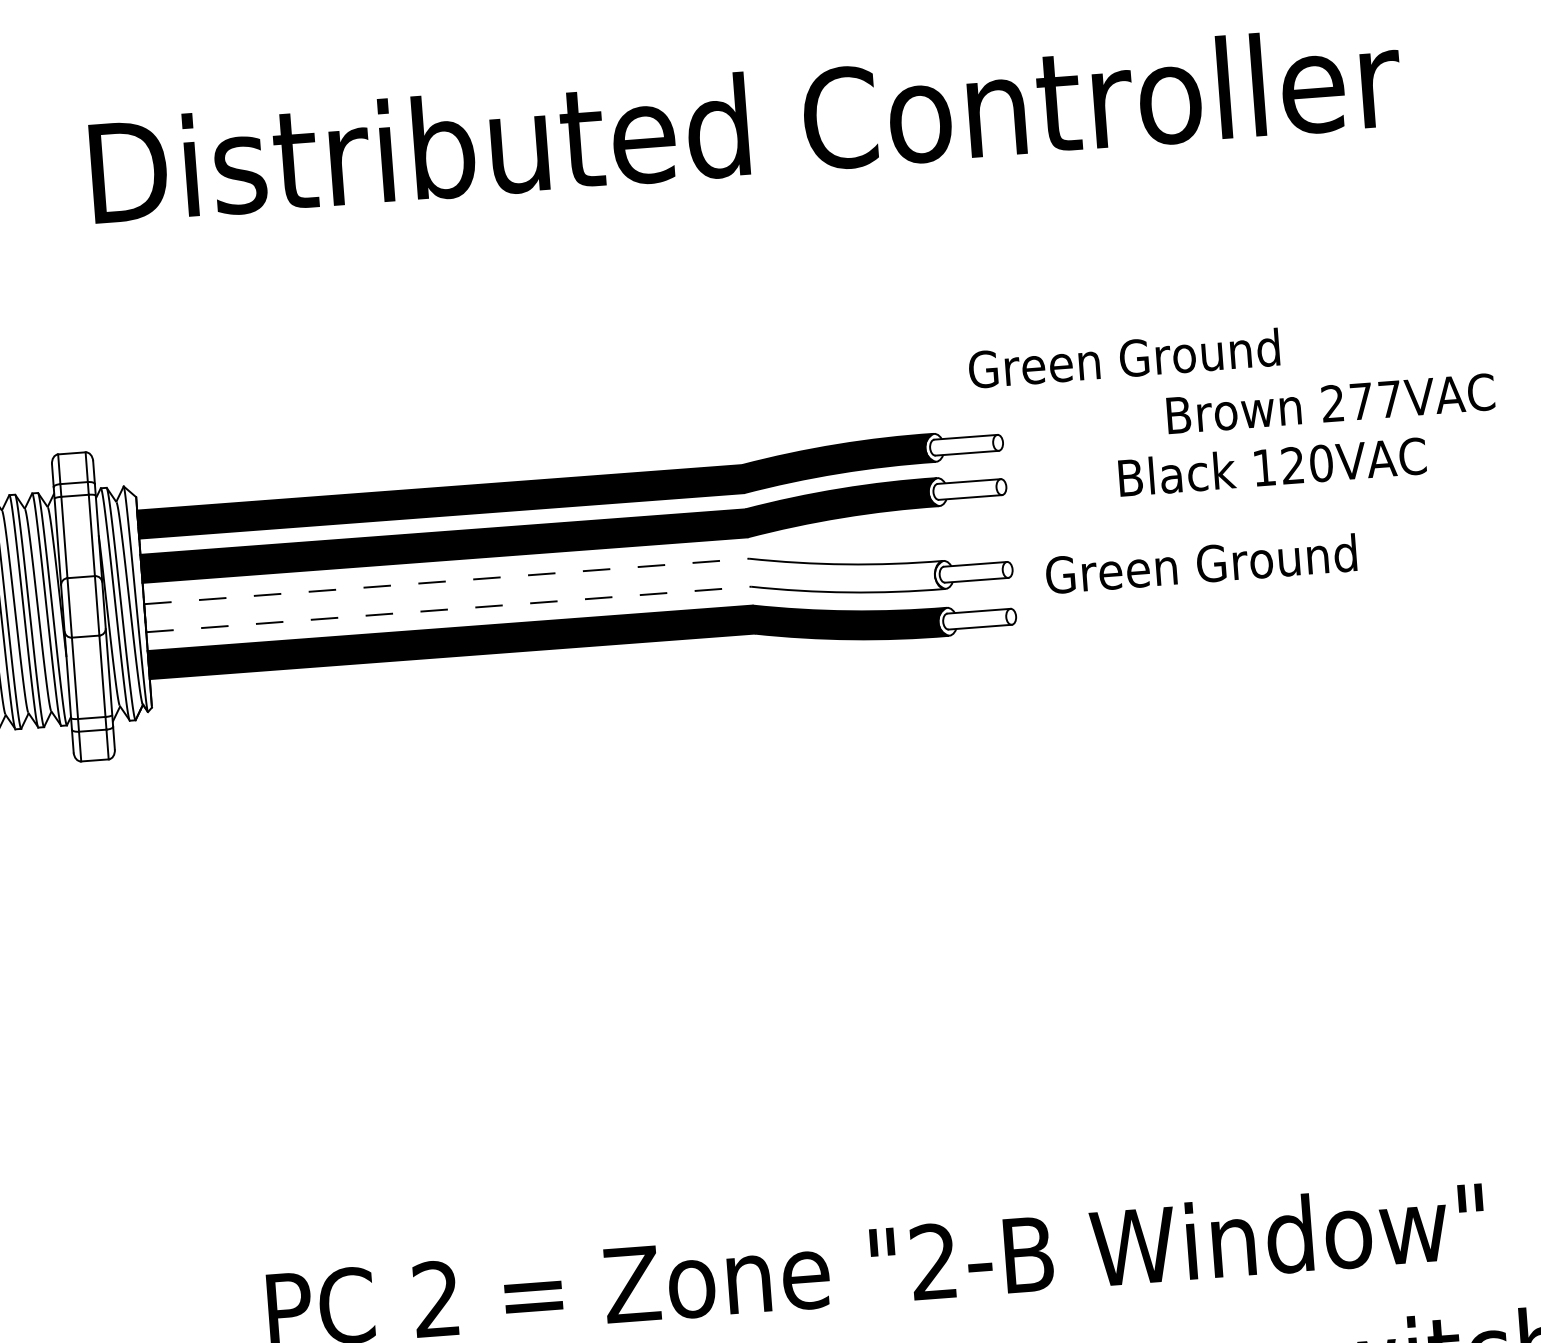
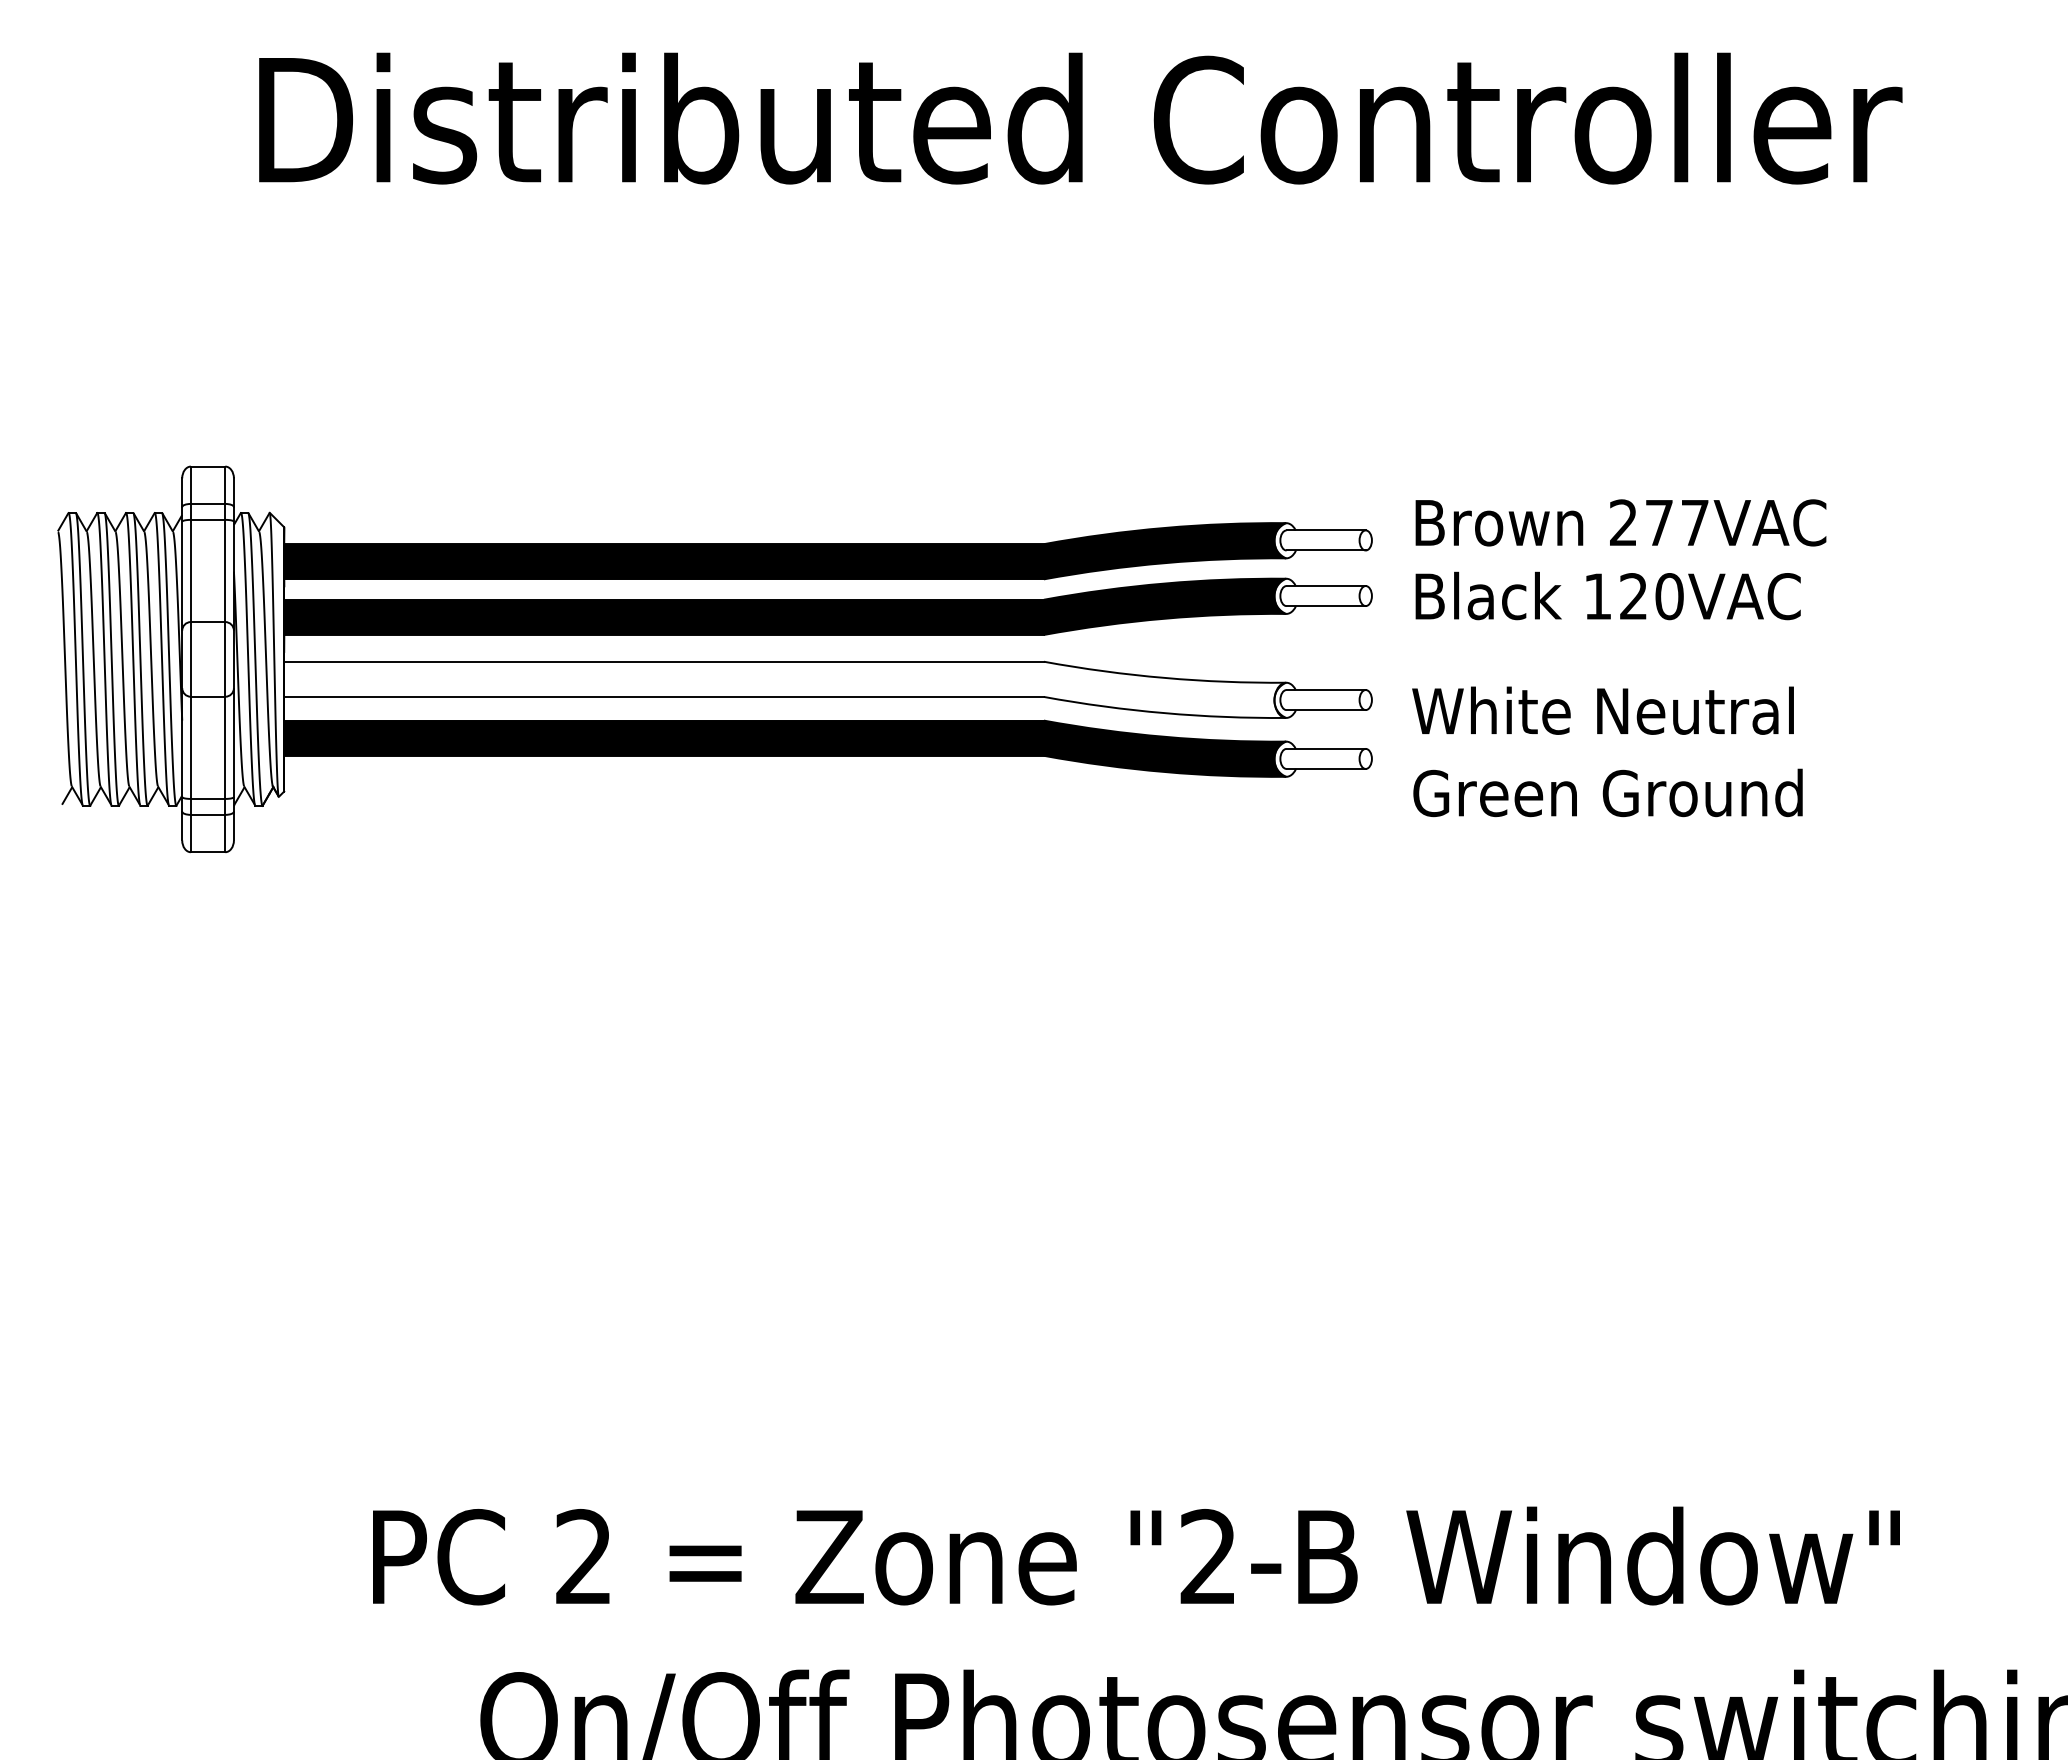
text: (1123, 358) -> (1607, 792), moved
text: (1330, 403) -> (1620, 522), moved
text: (1271, 466) -> (1607, 595), moved
text: (1200, 563) -> (1607, 710), Green Ground -> White Neutral
line: (446, 581) -> (664, 661), dashed -> solid
line: (449, 609) -> (664, 696), dashed -> solid

